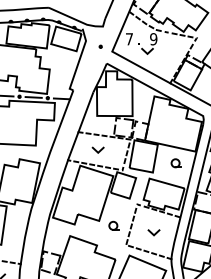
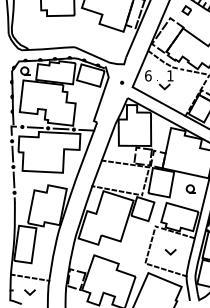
text: (129, 38) -> (148, 75), 7 -> 6
text: (153, 38) -> (170, 75), 9 -> 1
line: (96, 149) -> (118, 176), removed
part: (114, 225) -> (134, 245), removed

